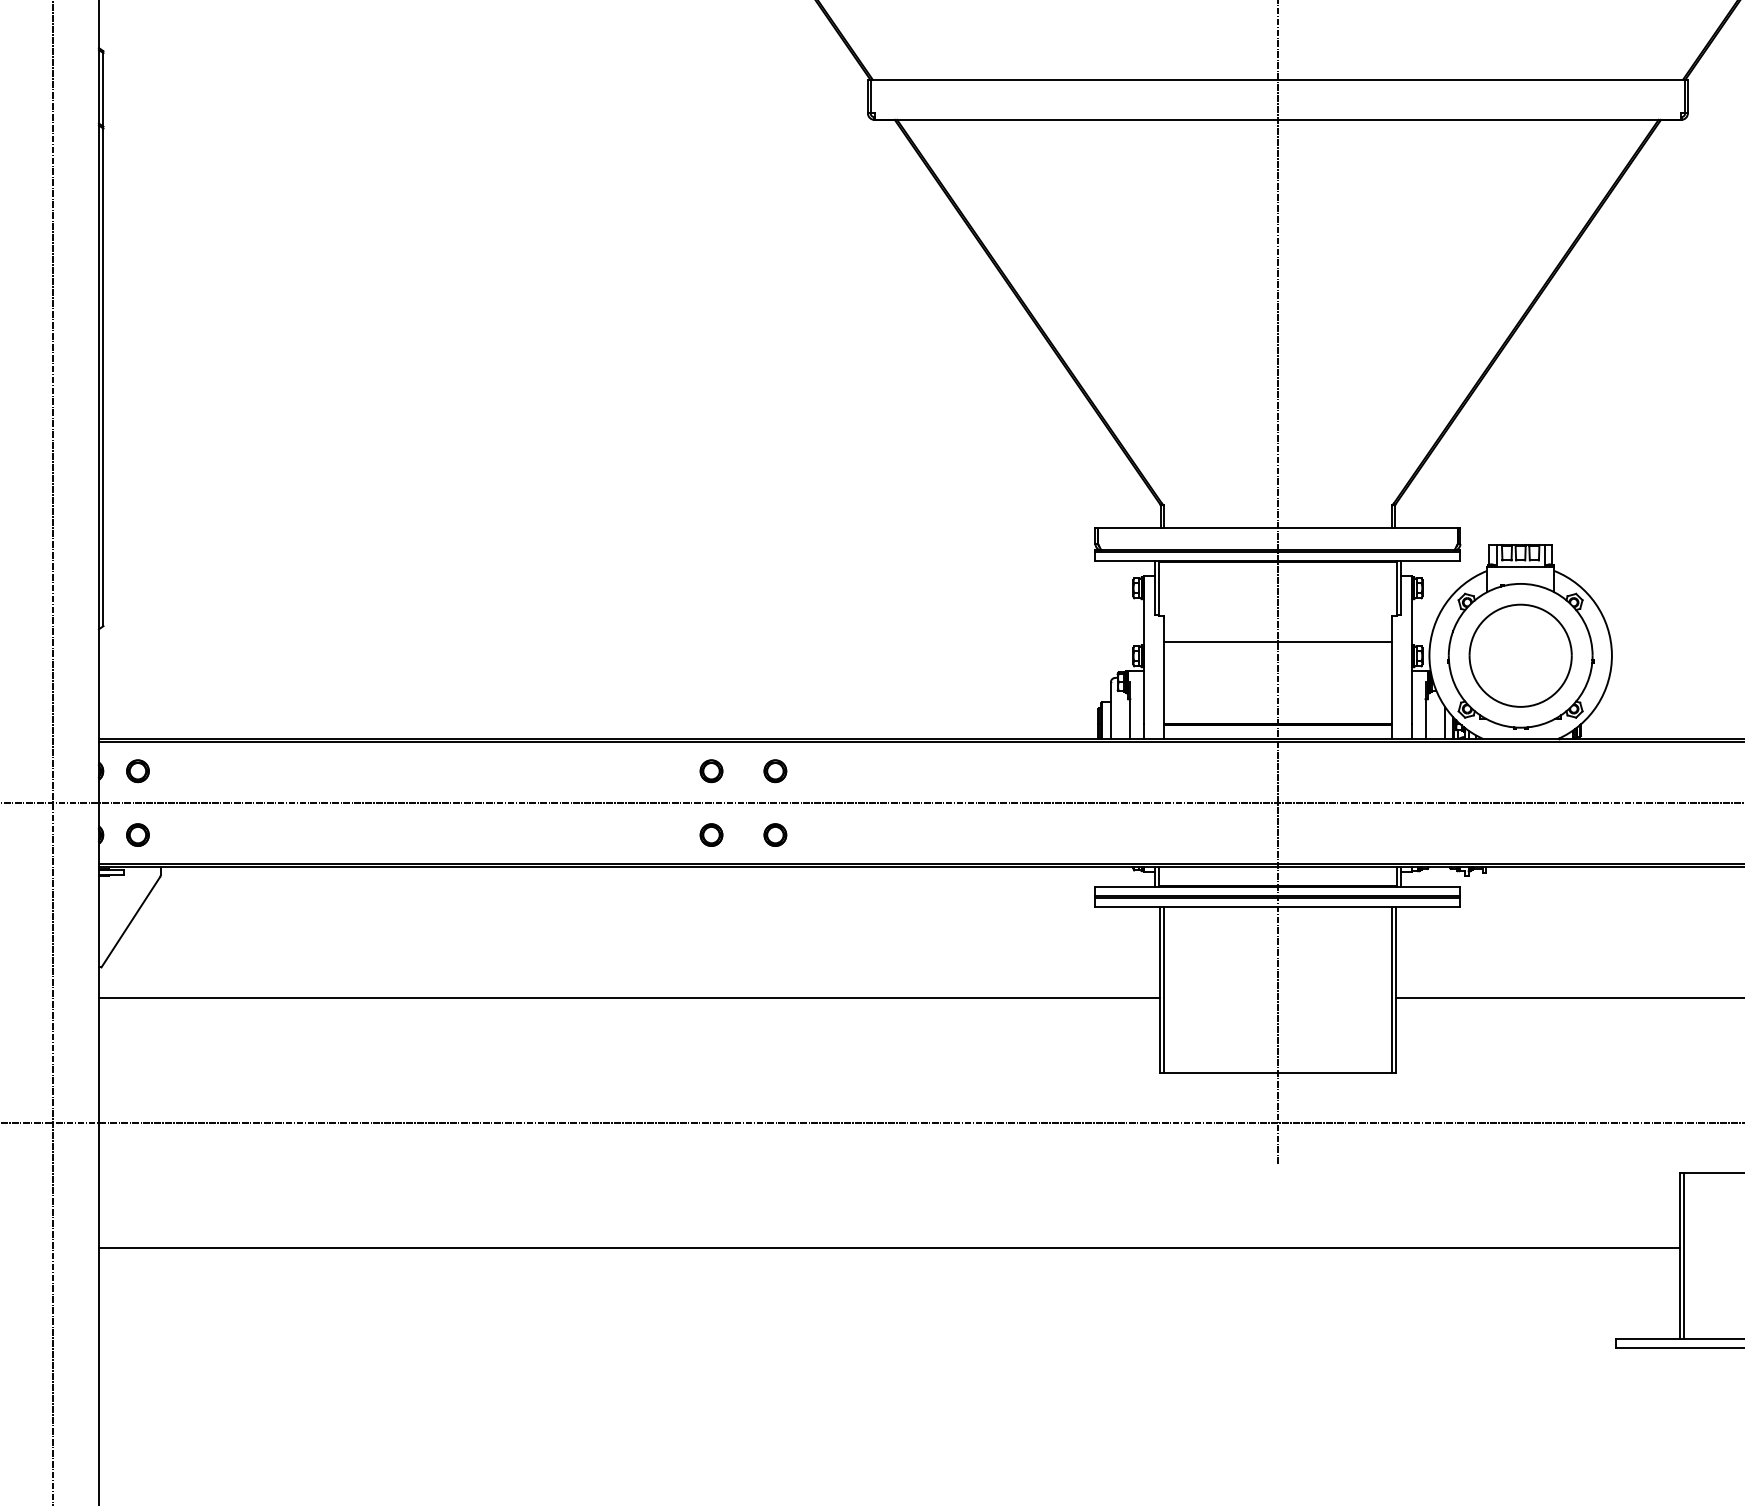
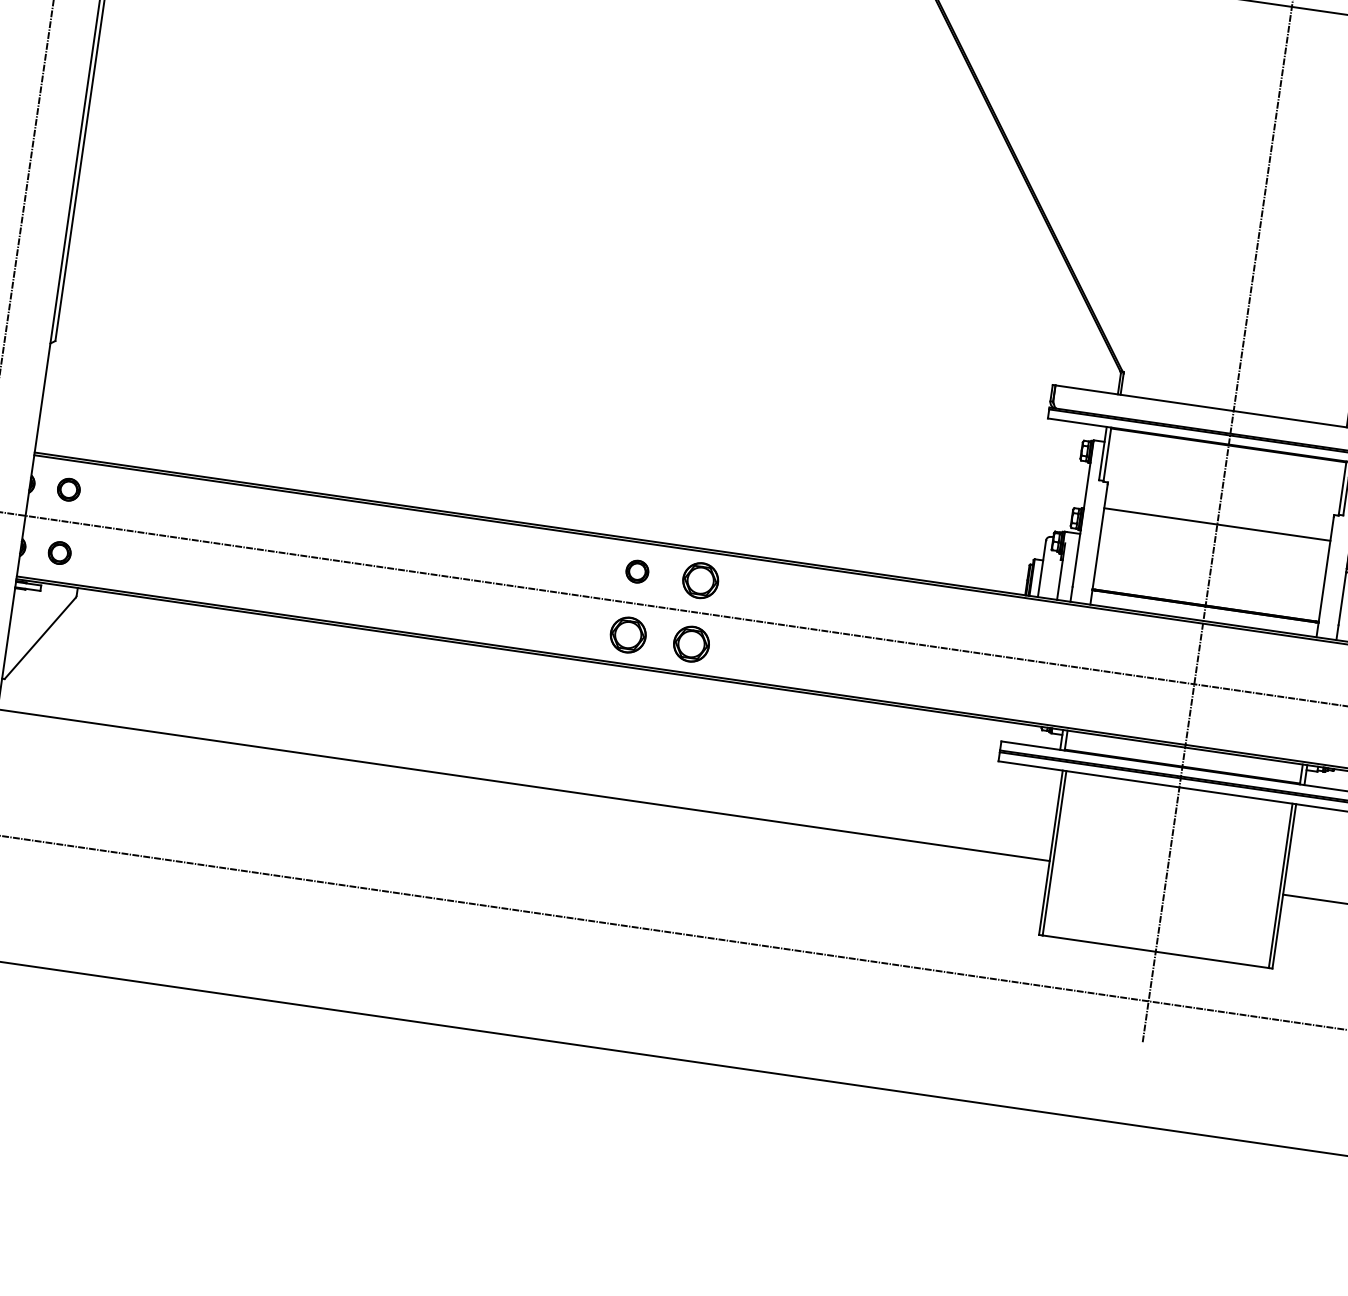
part: (775, 771) -> (700, 581), size x1.6
part: (711, 834) -> (628, 634), size x1.6
part: (775, 834) -> (691, 643), size x1.6

